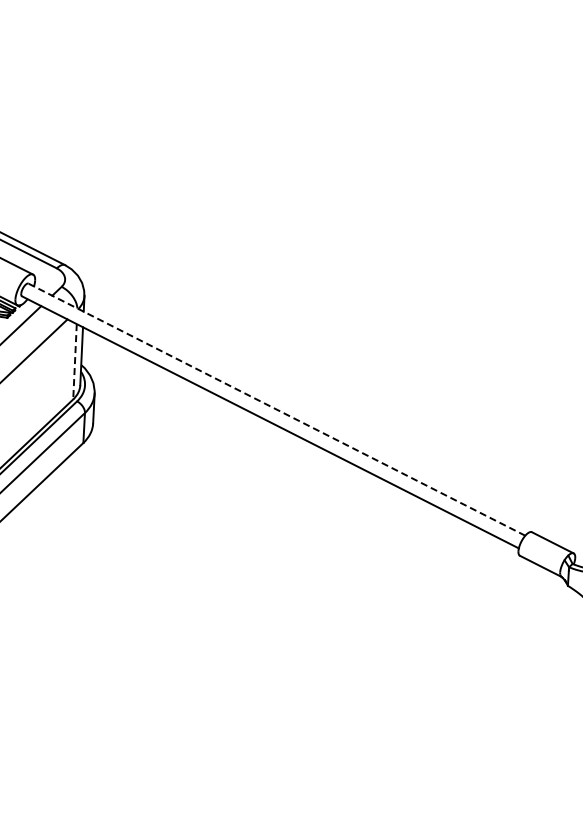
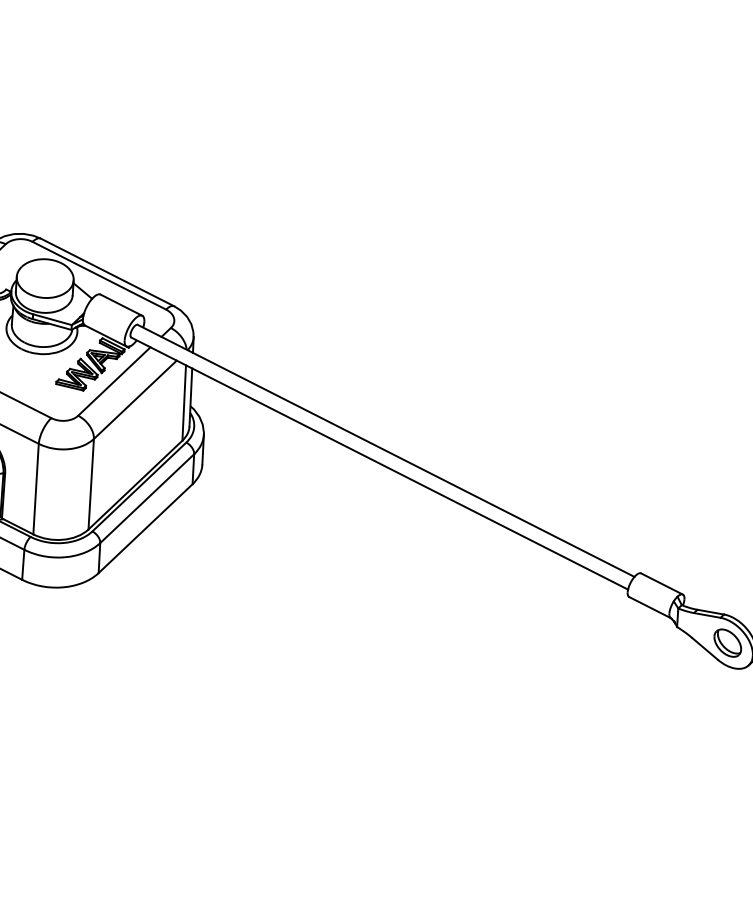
line: (75, 361) -> (184, 402), dashed -> solid
line: (277, 409) -> (386, 450), dashed -> solid

